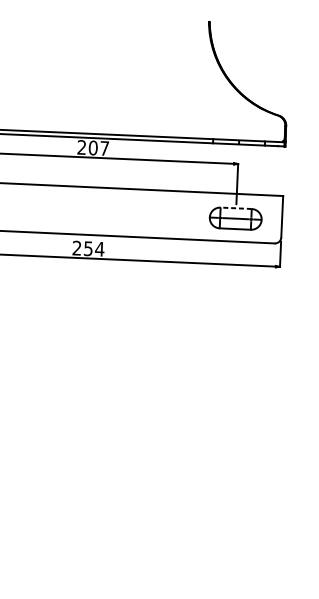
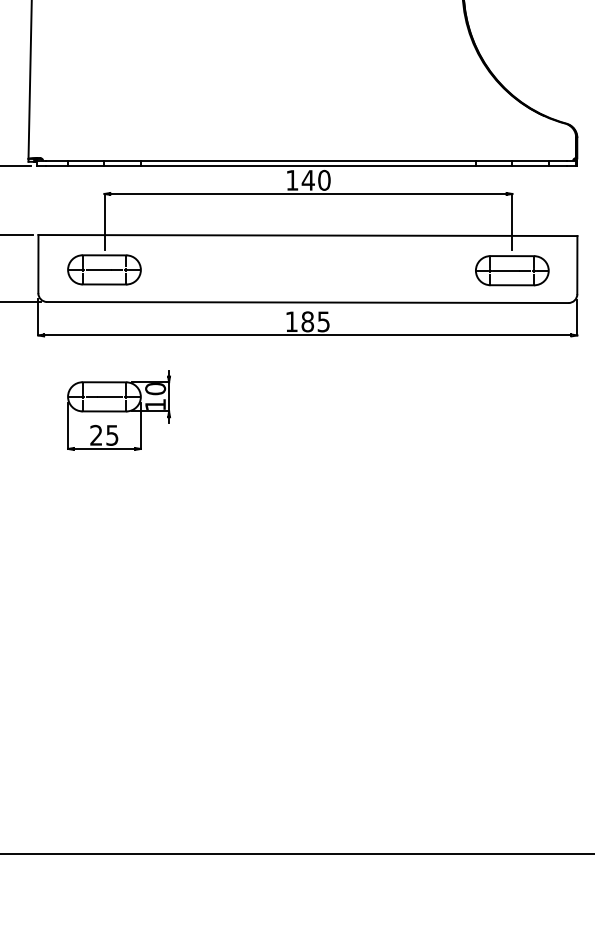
text: (93, 147) -> (308, 179), 207 -> 140
line: (236, 208) -> (512, 256), dashed -> solid
text: (88, 248) -> (307, 321), 254 -> 185

